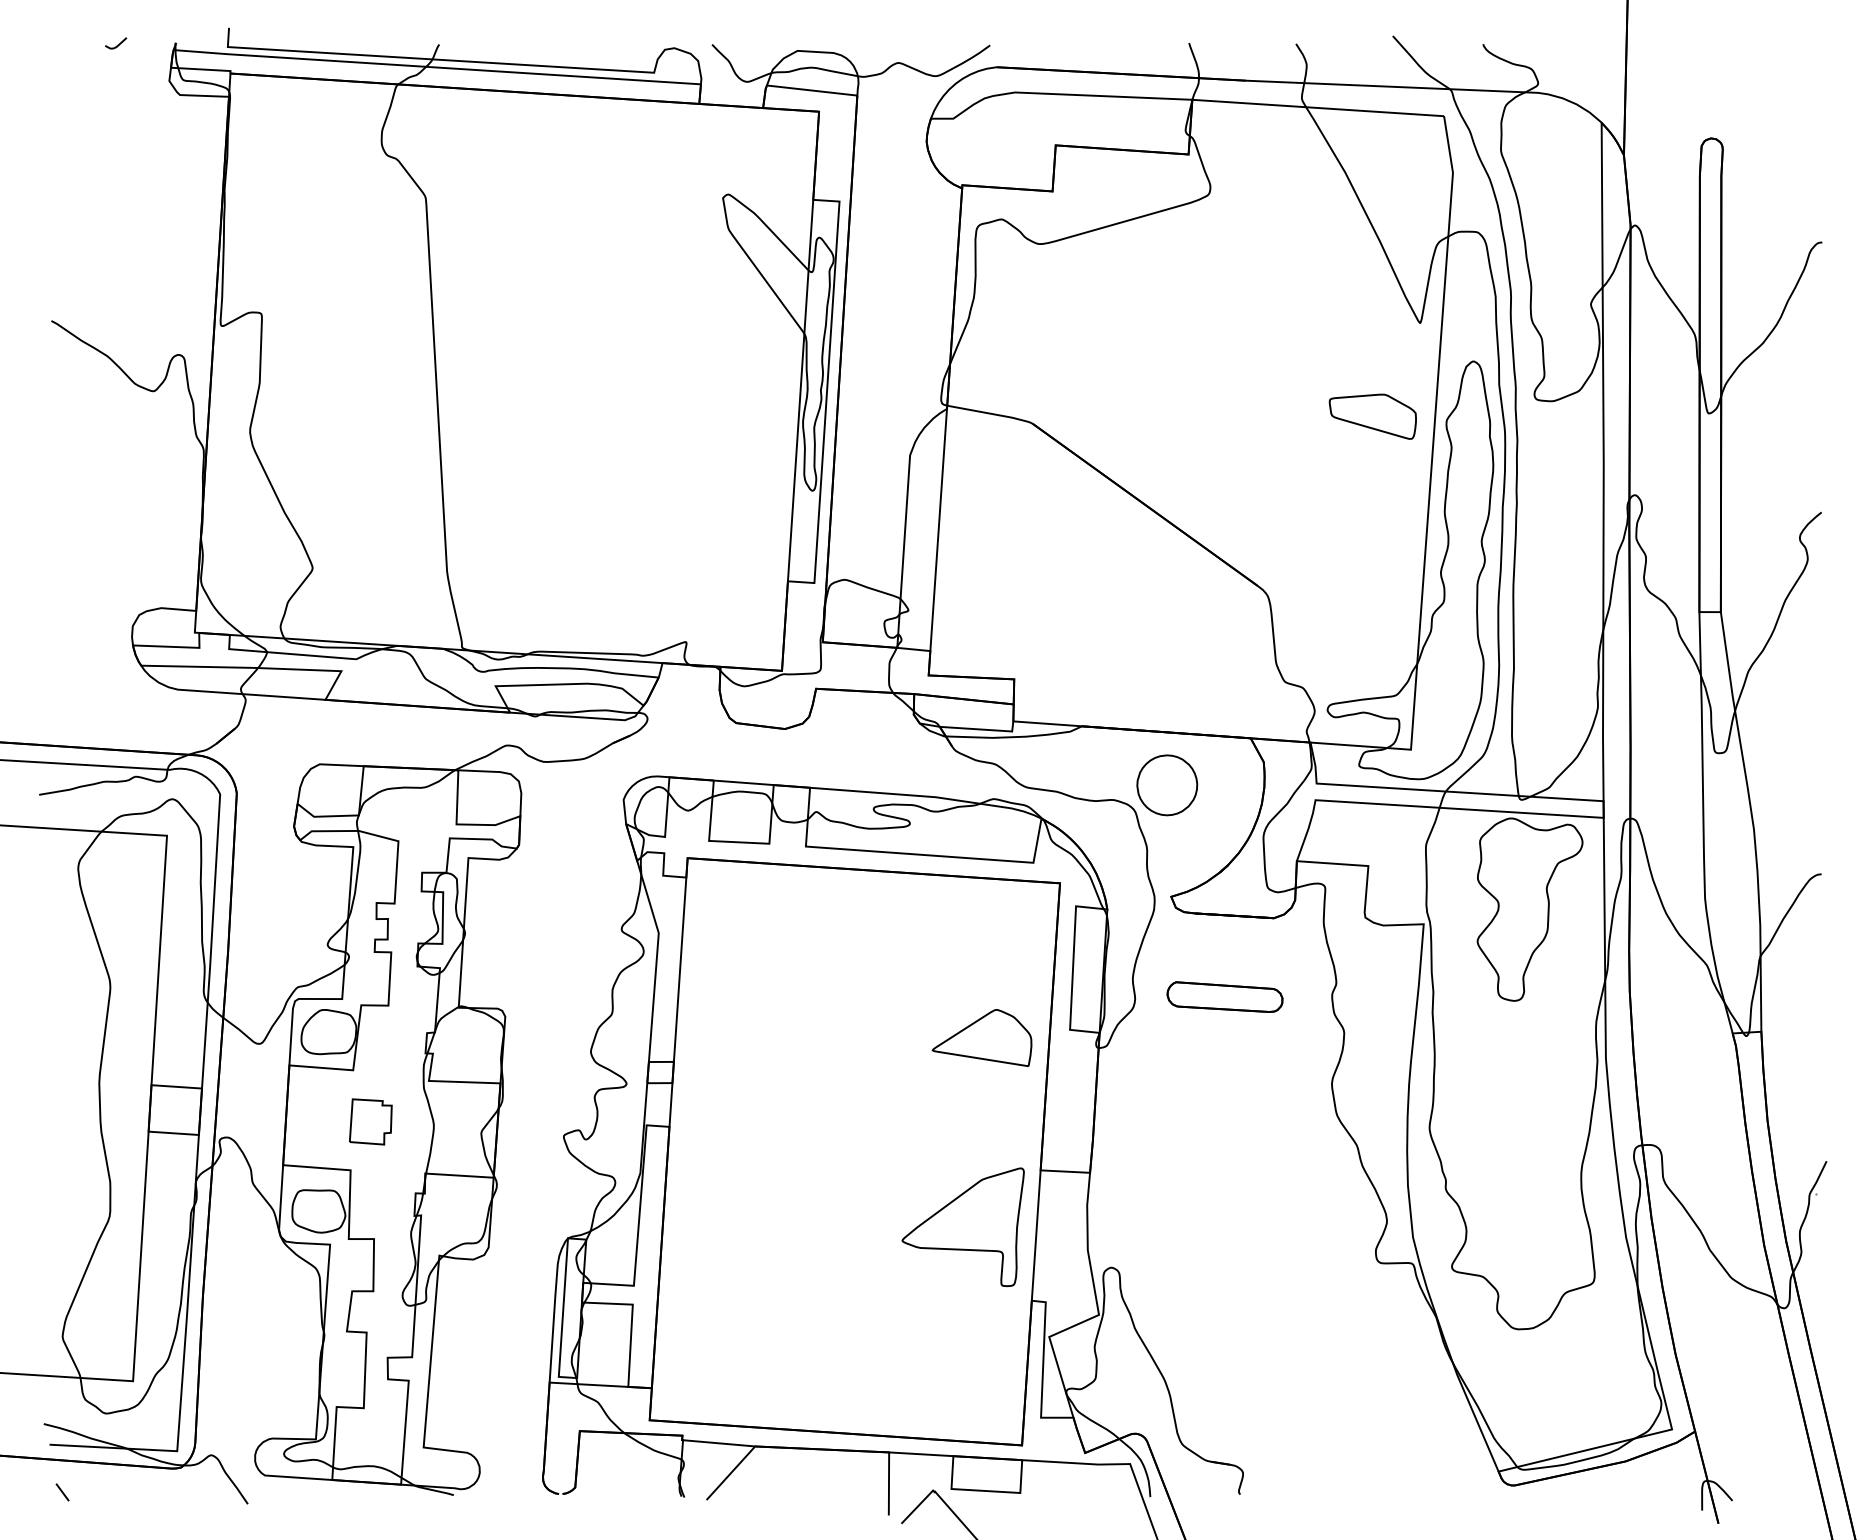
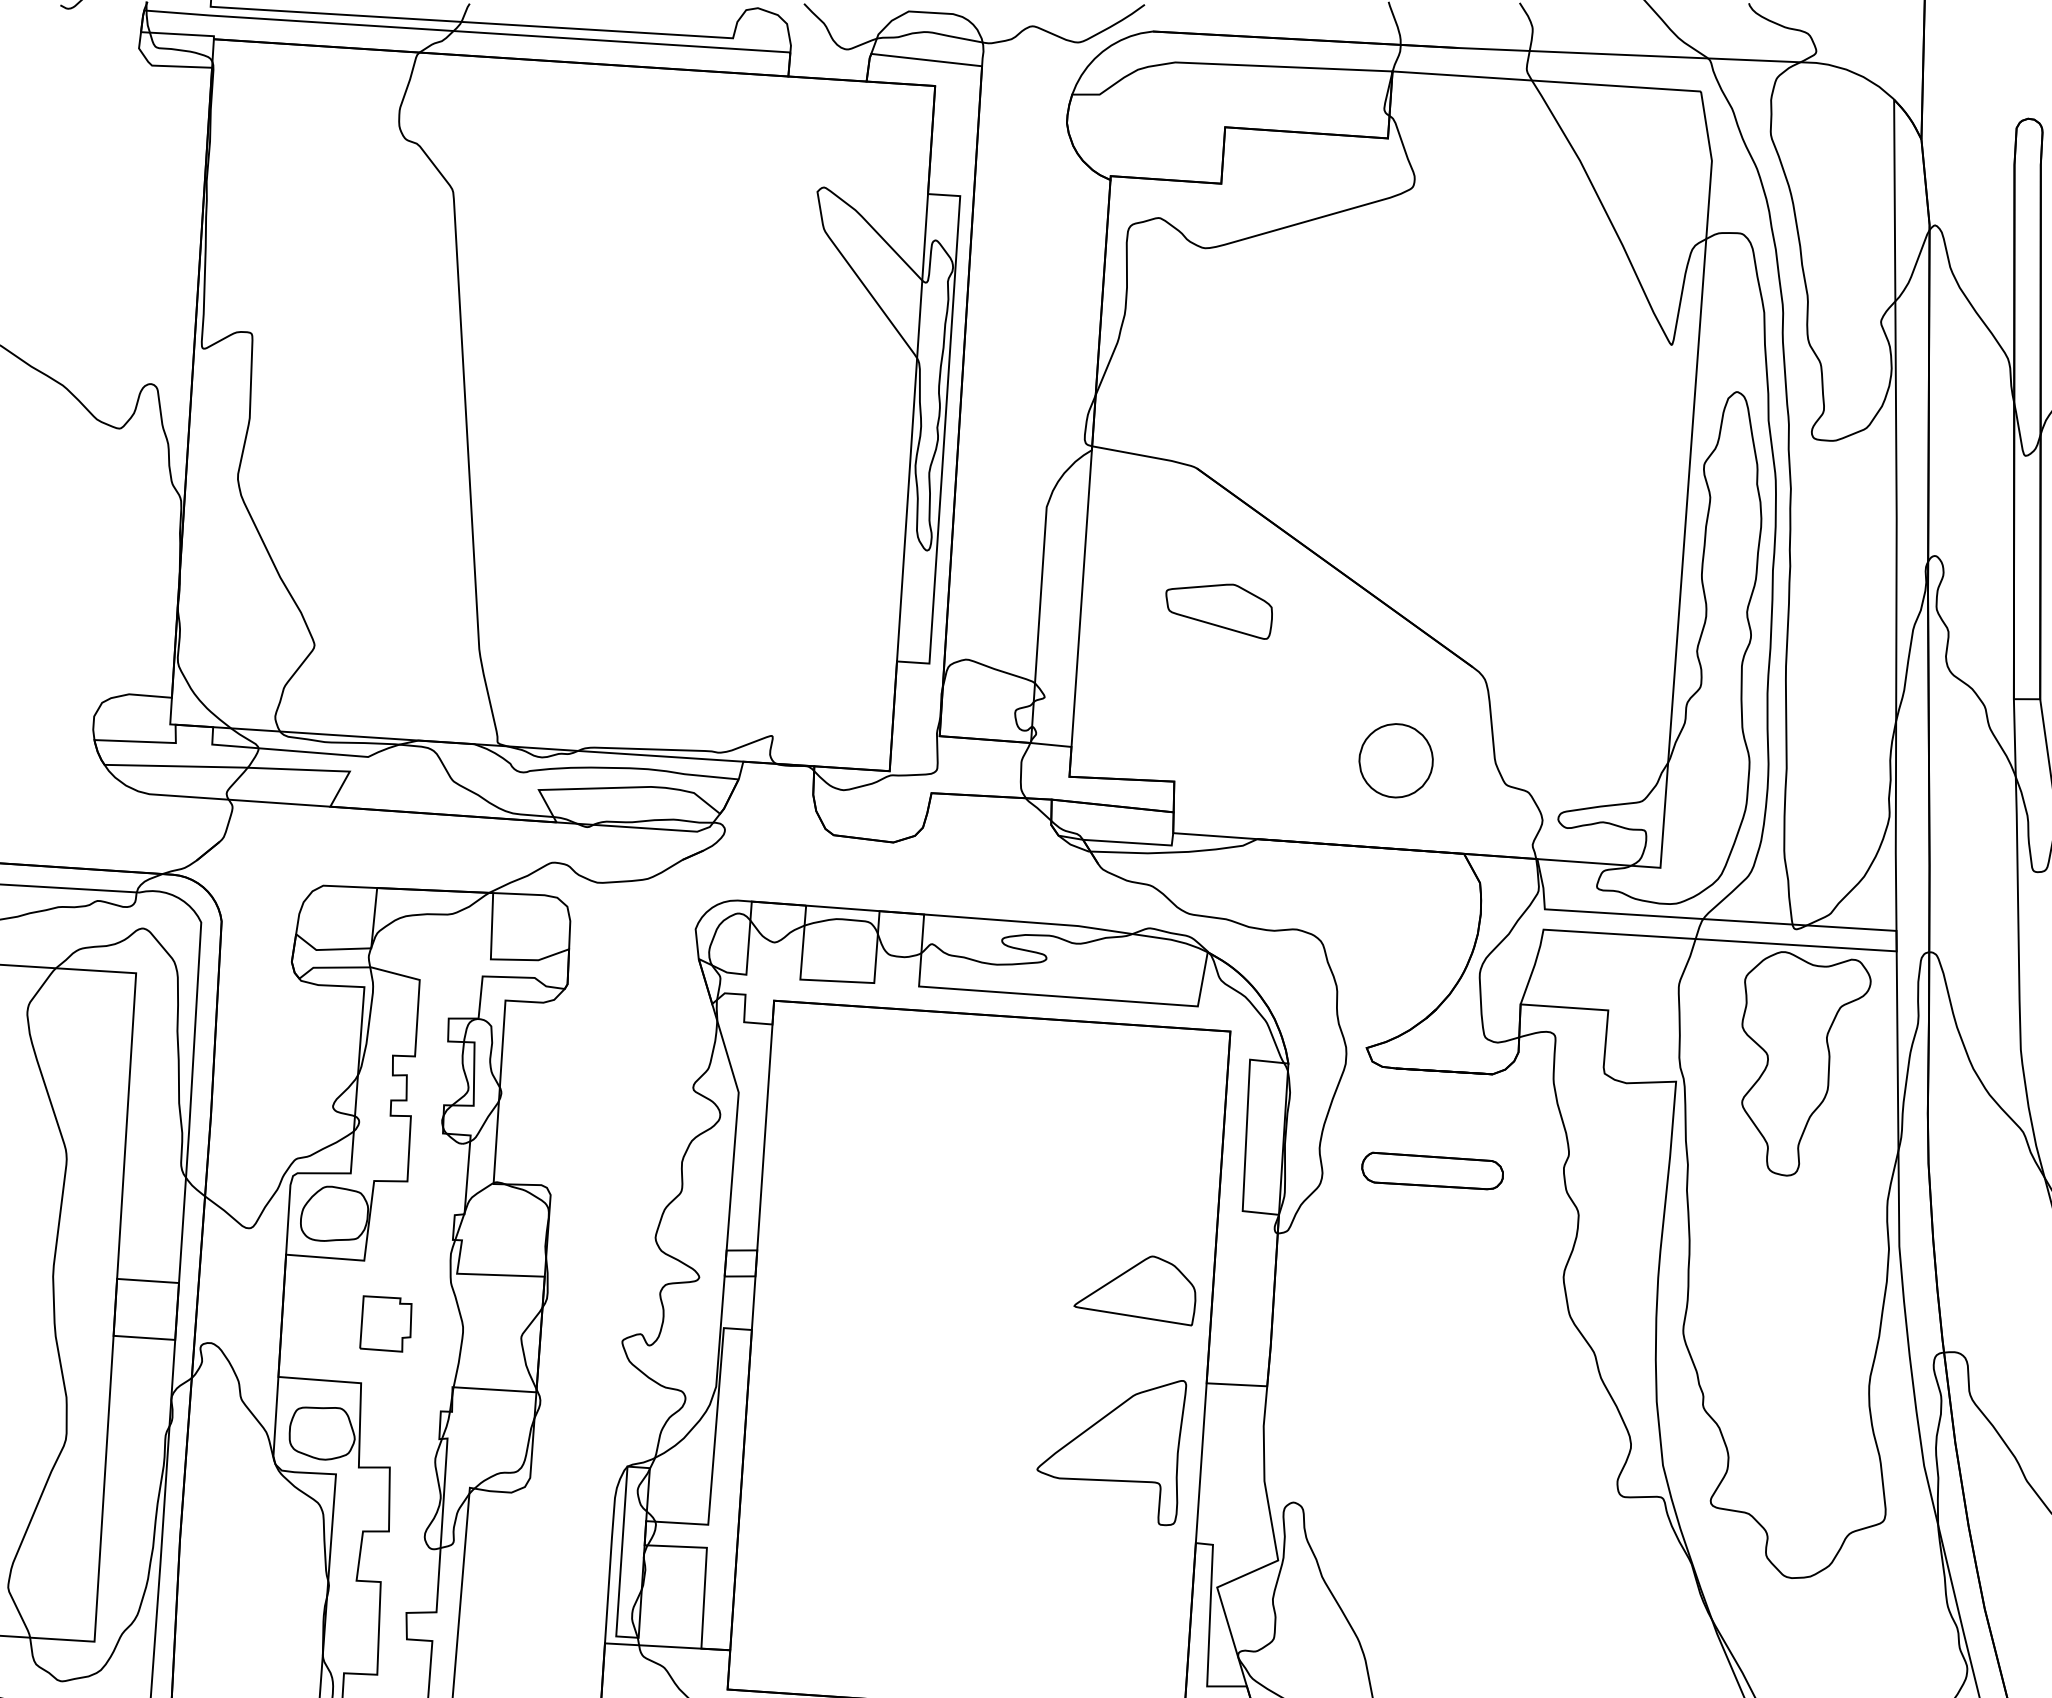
part: (1372, 416) -> (1218, 611), moved
part: (1167, 785) -> (1396, 760), moved
part: (981, 1037) -> (1134, 1290), moved

